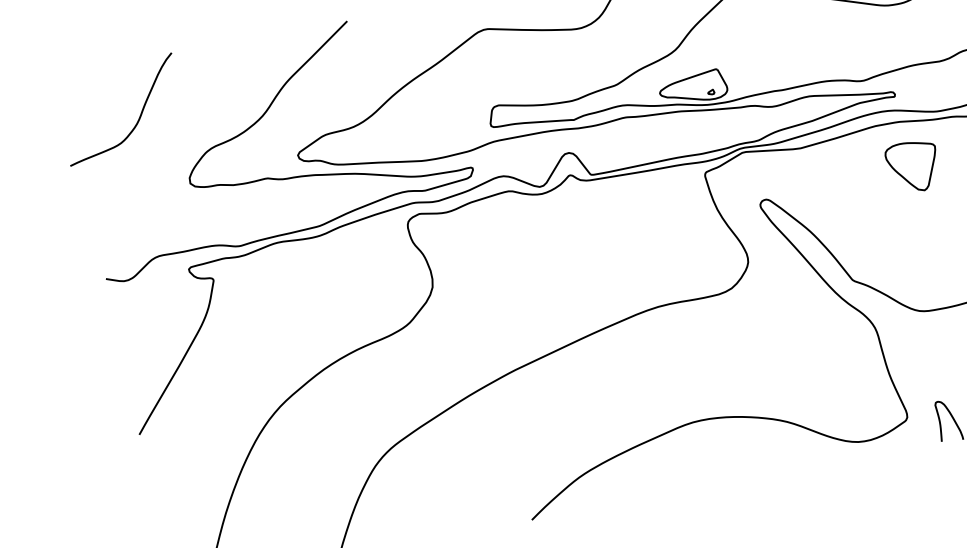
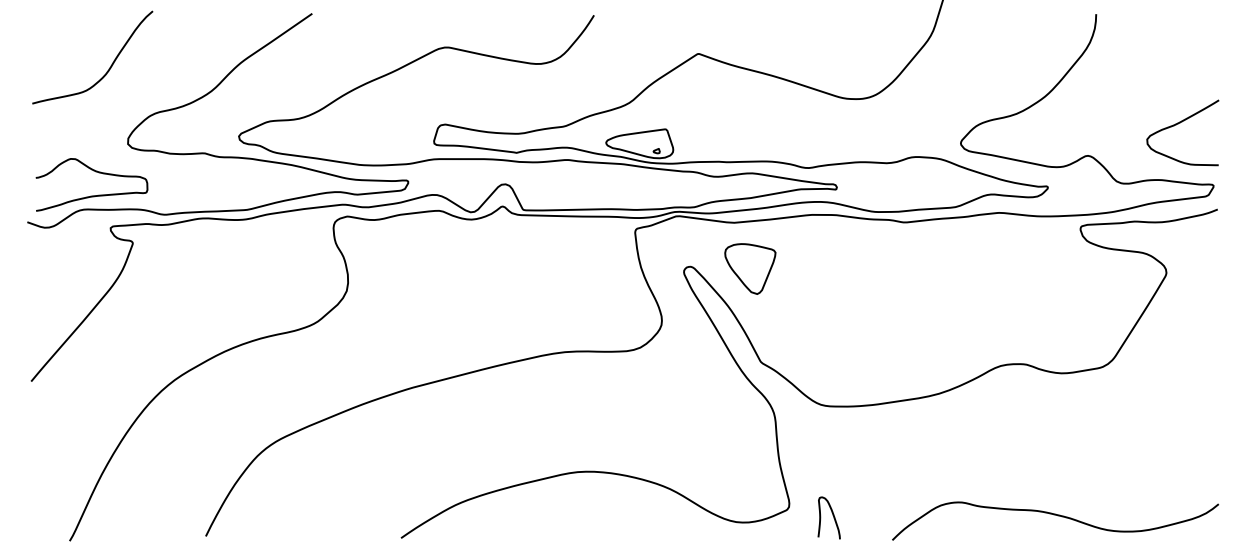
curve: (140, 114) -> (110, 65), moved
part: (913, 166) -> (750, 268), moved
curve: (164, 240) -> (91, 195), added

